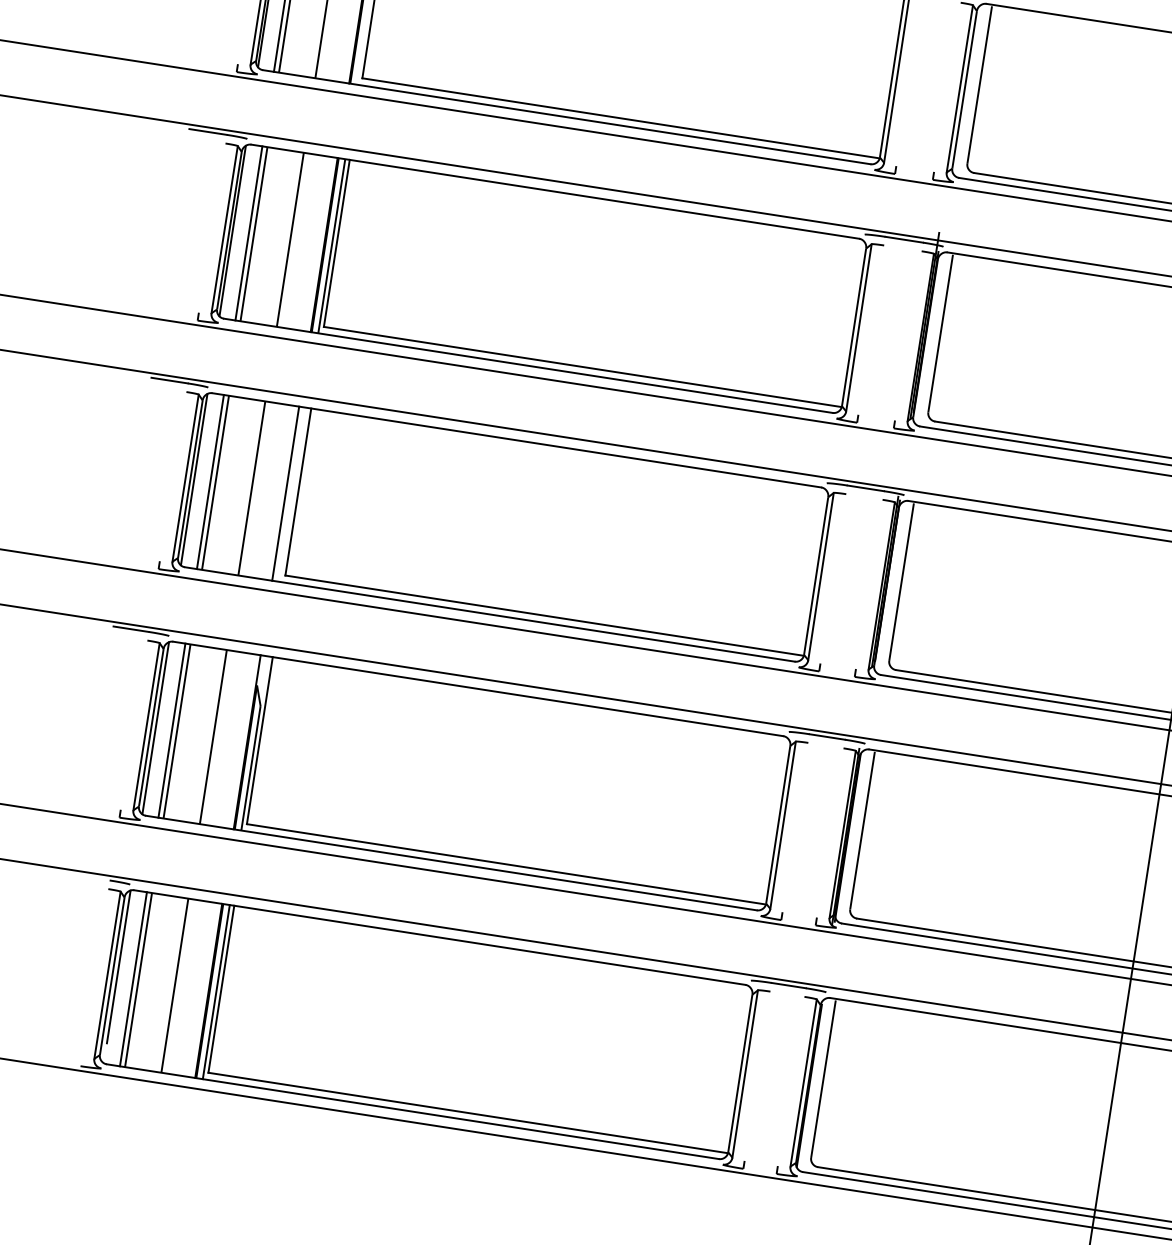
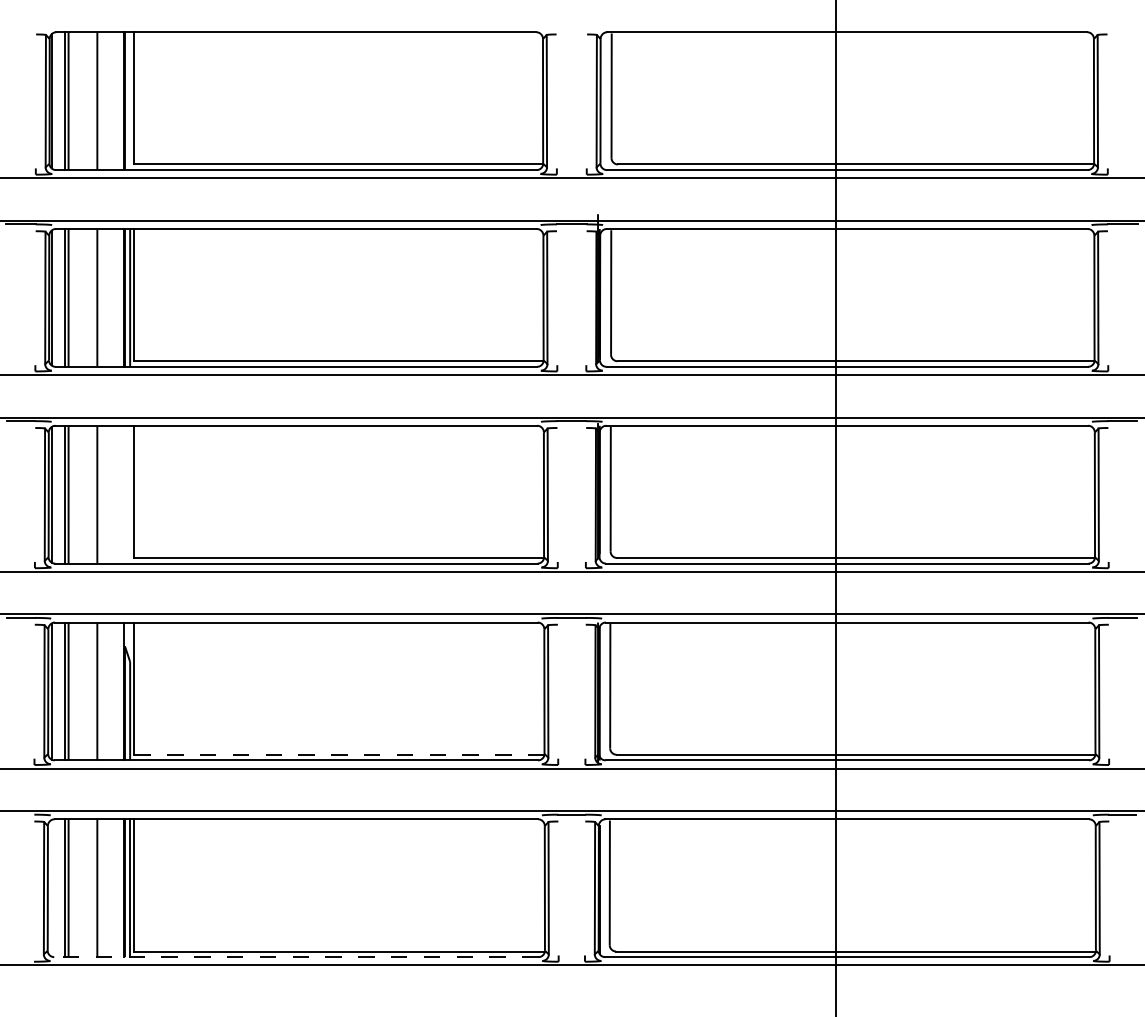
line: (286, 493) -> (124, 494), removed
line: (505, 863) -> (338, 754), solid -> dashed
line: (118, 966) -> (51, 880), removed
line: (411, 1112) -> (295, 957), solid -> dashed

